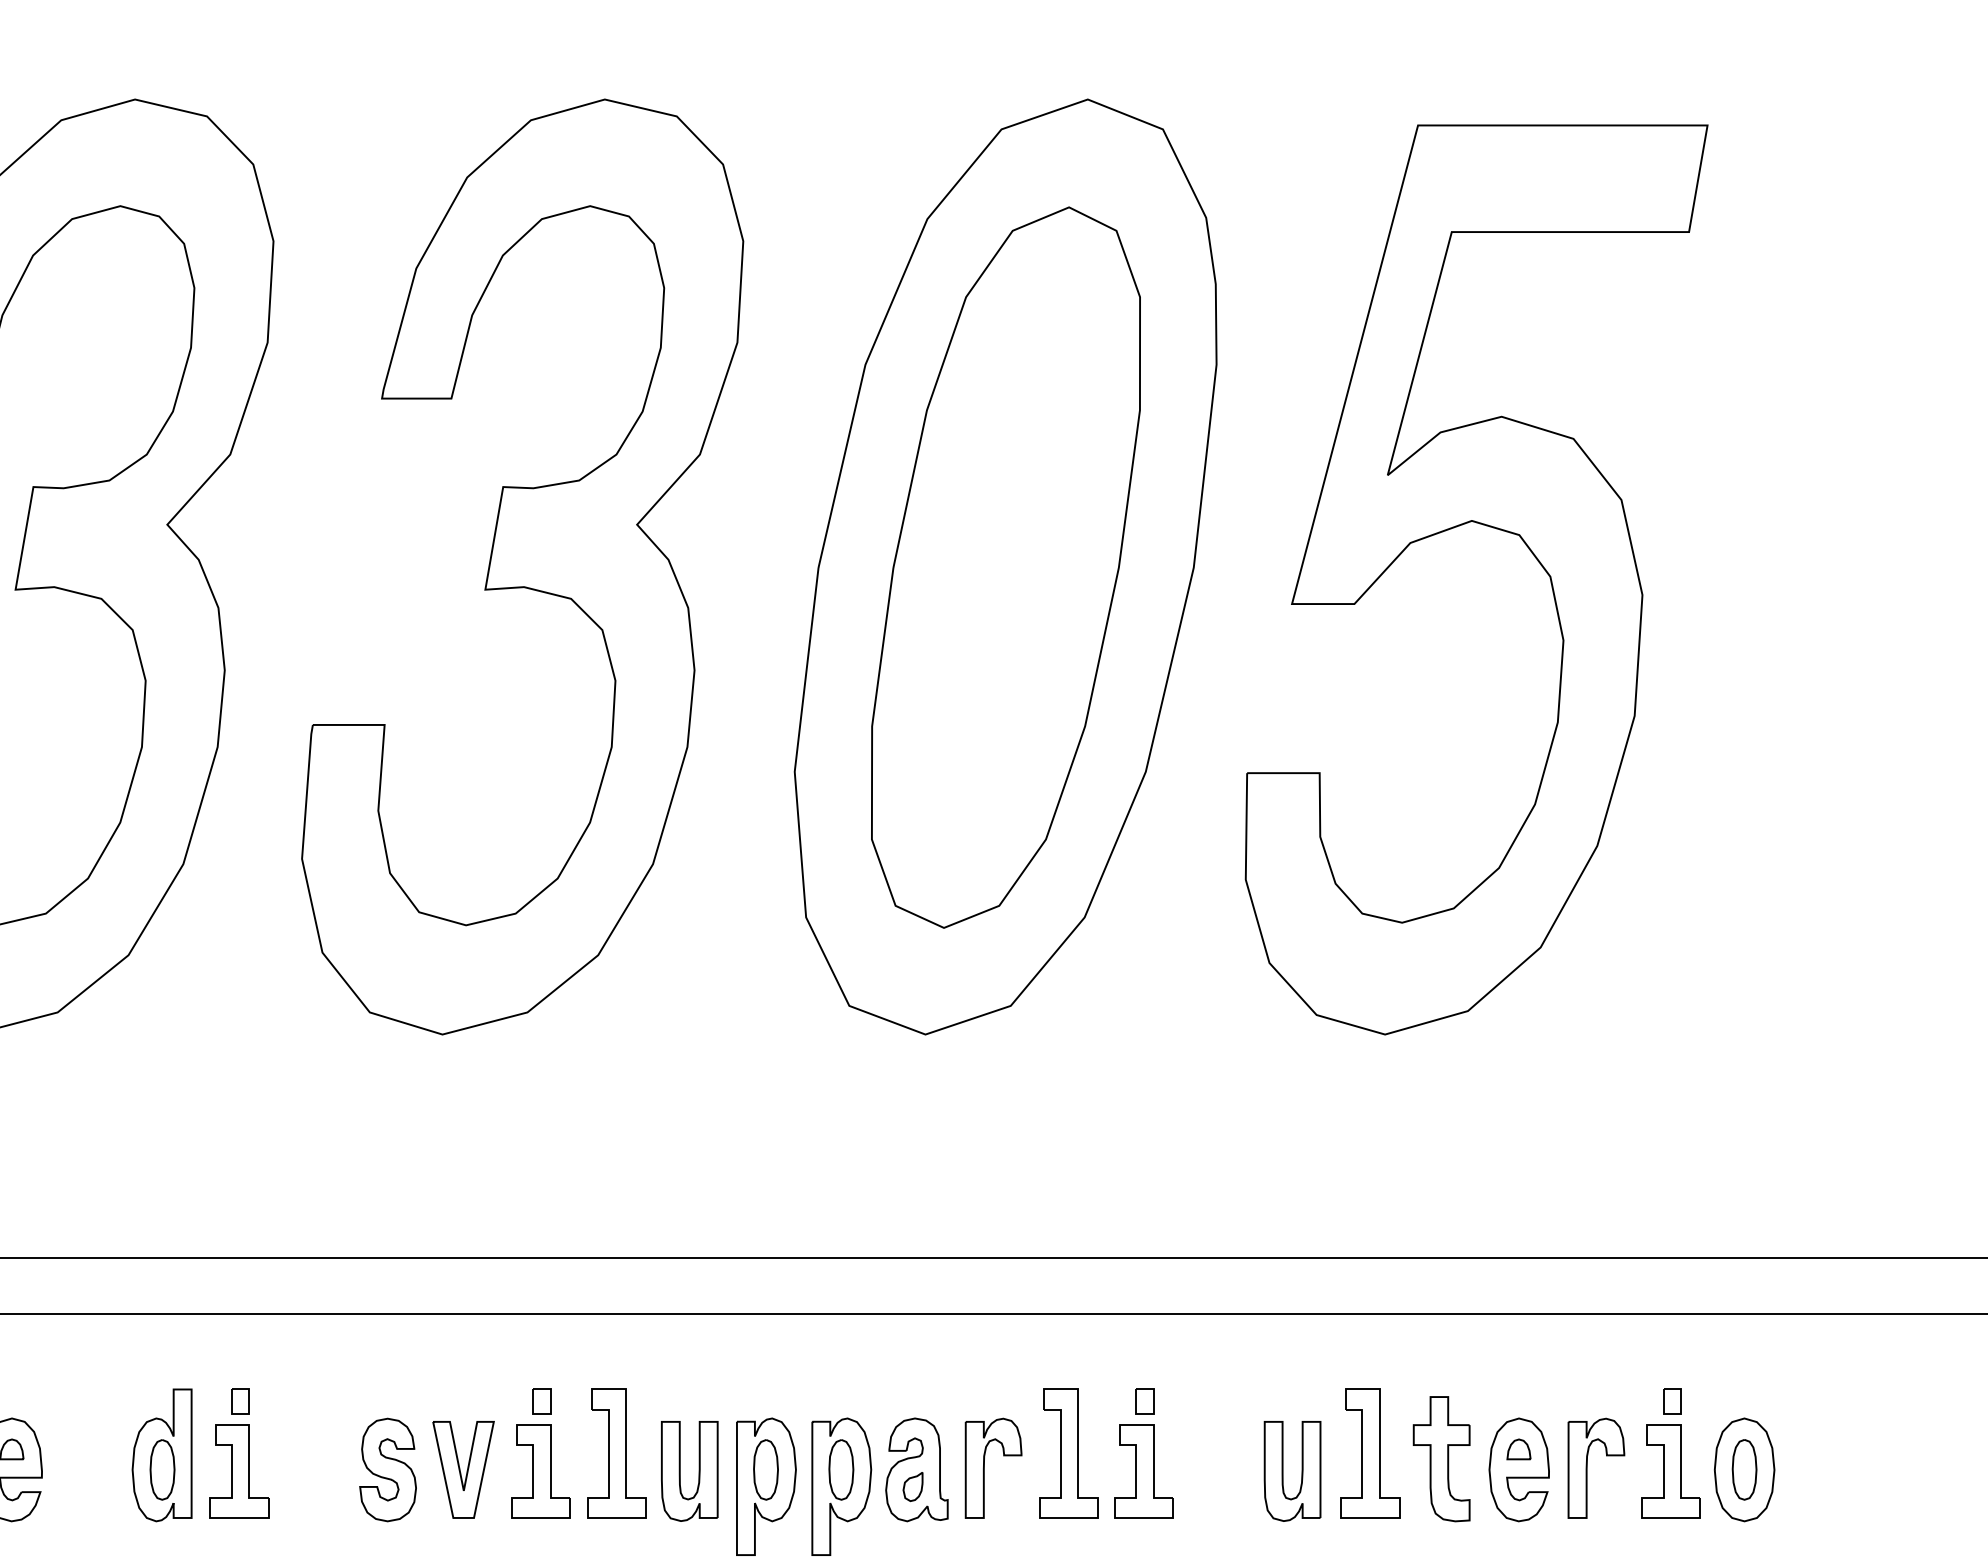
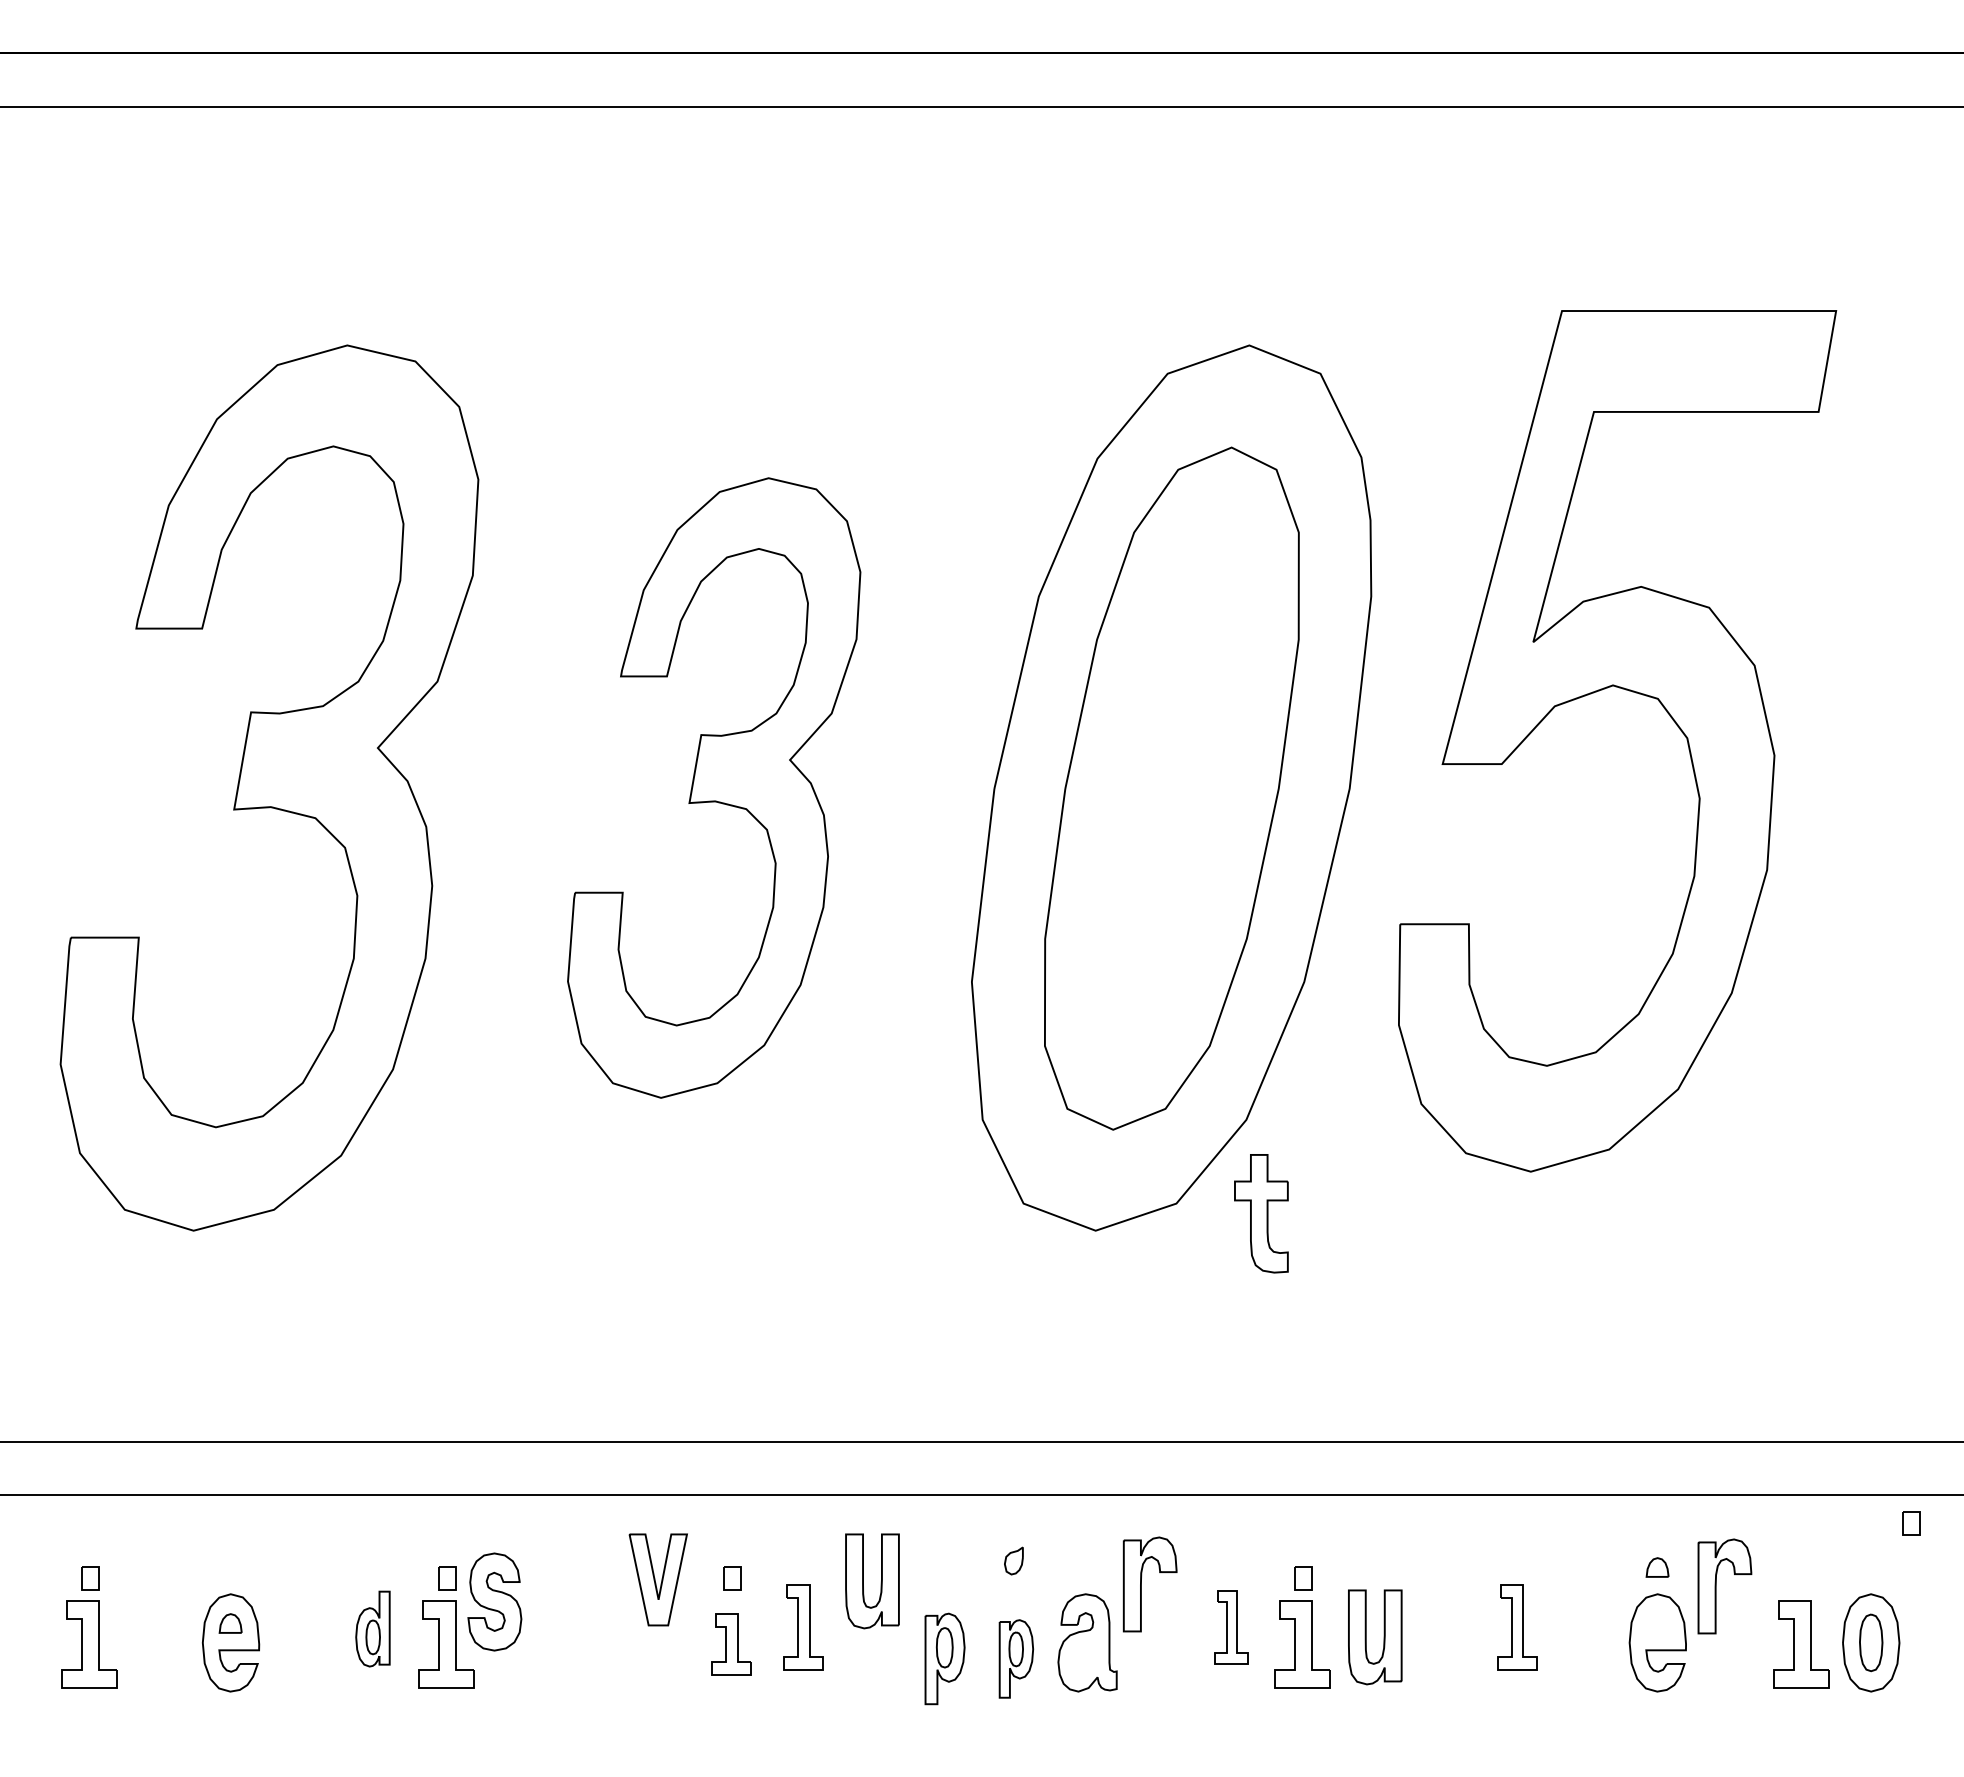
part: (1492, 528) -> (1632, 692), moved
part: (521, 566) -> (713, 787), size x0.7
part: (1672, 1401) -> (1911, 1523), moved
part: (1518, 1449) -> (1657, 1567), moved
part: (616, 1453) -> (803, 1627), size x0.7
part: (1068, 1453) -> (1231, 1627), size x0.6
part: (1371, 1453) -> (1517, 1627), size x0.7
part: (161, 1454) -> (372, 1628), size x0.6
part: (1441, 1458) -> (1261, 1213), moved
part: (984, 1468) -> (1141, 1584), moved
part: (1587, 1468) -> (1716, 1586), moved
part: (387, 1469) -> (494, 1601), moved
part: (462, 1469) -> (657, 1579), moved
part: (540, 1471) -> (731, 1644), size x0.7
part: (1301, 1471) -> (1383, 1637), moved
part: (698, 1472) -> (880, 1582), moved
part: (765, 1486) -> (944, 1658), size x0.7
part: (841, 1486) -> (1016, 1658), size x0.6
part: (912, 1486) -> (1013, 1560), moved

